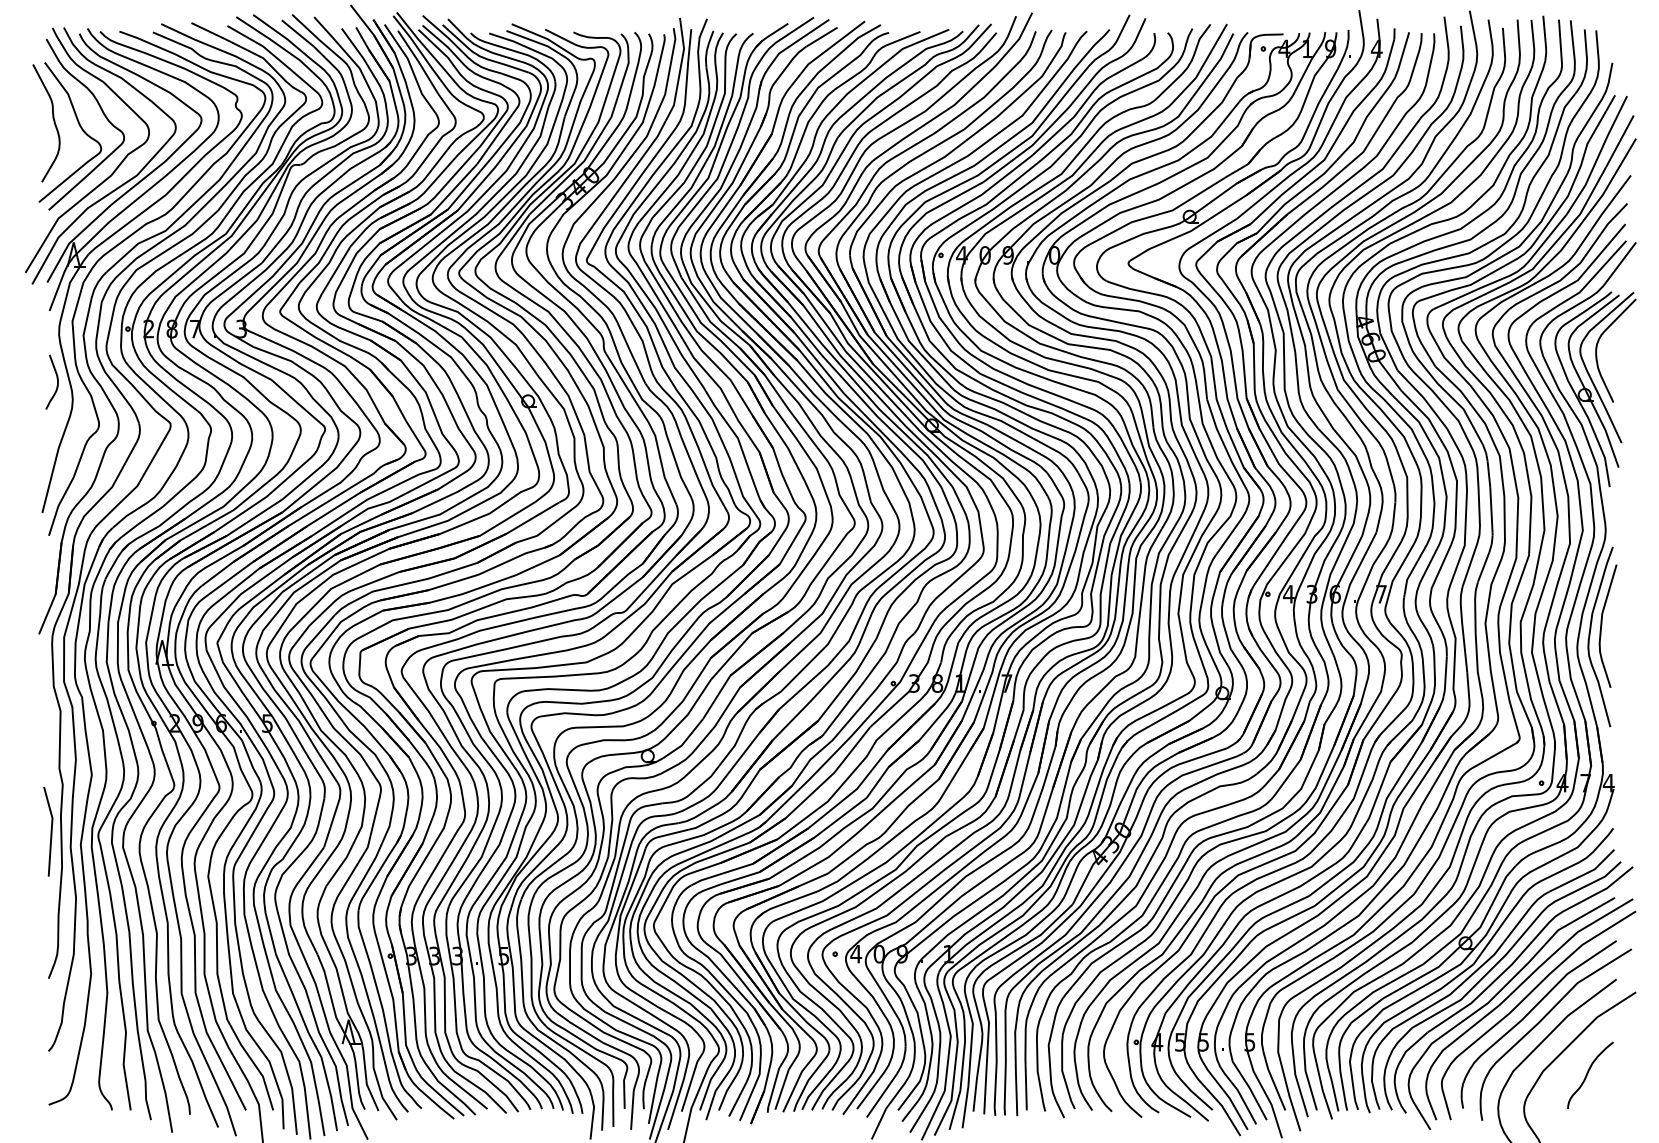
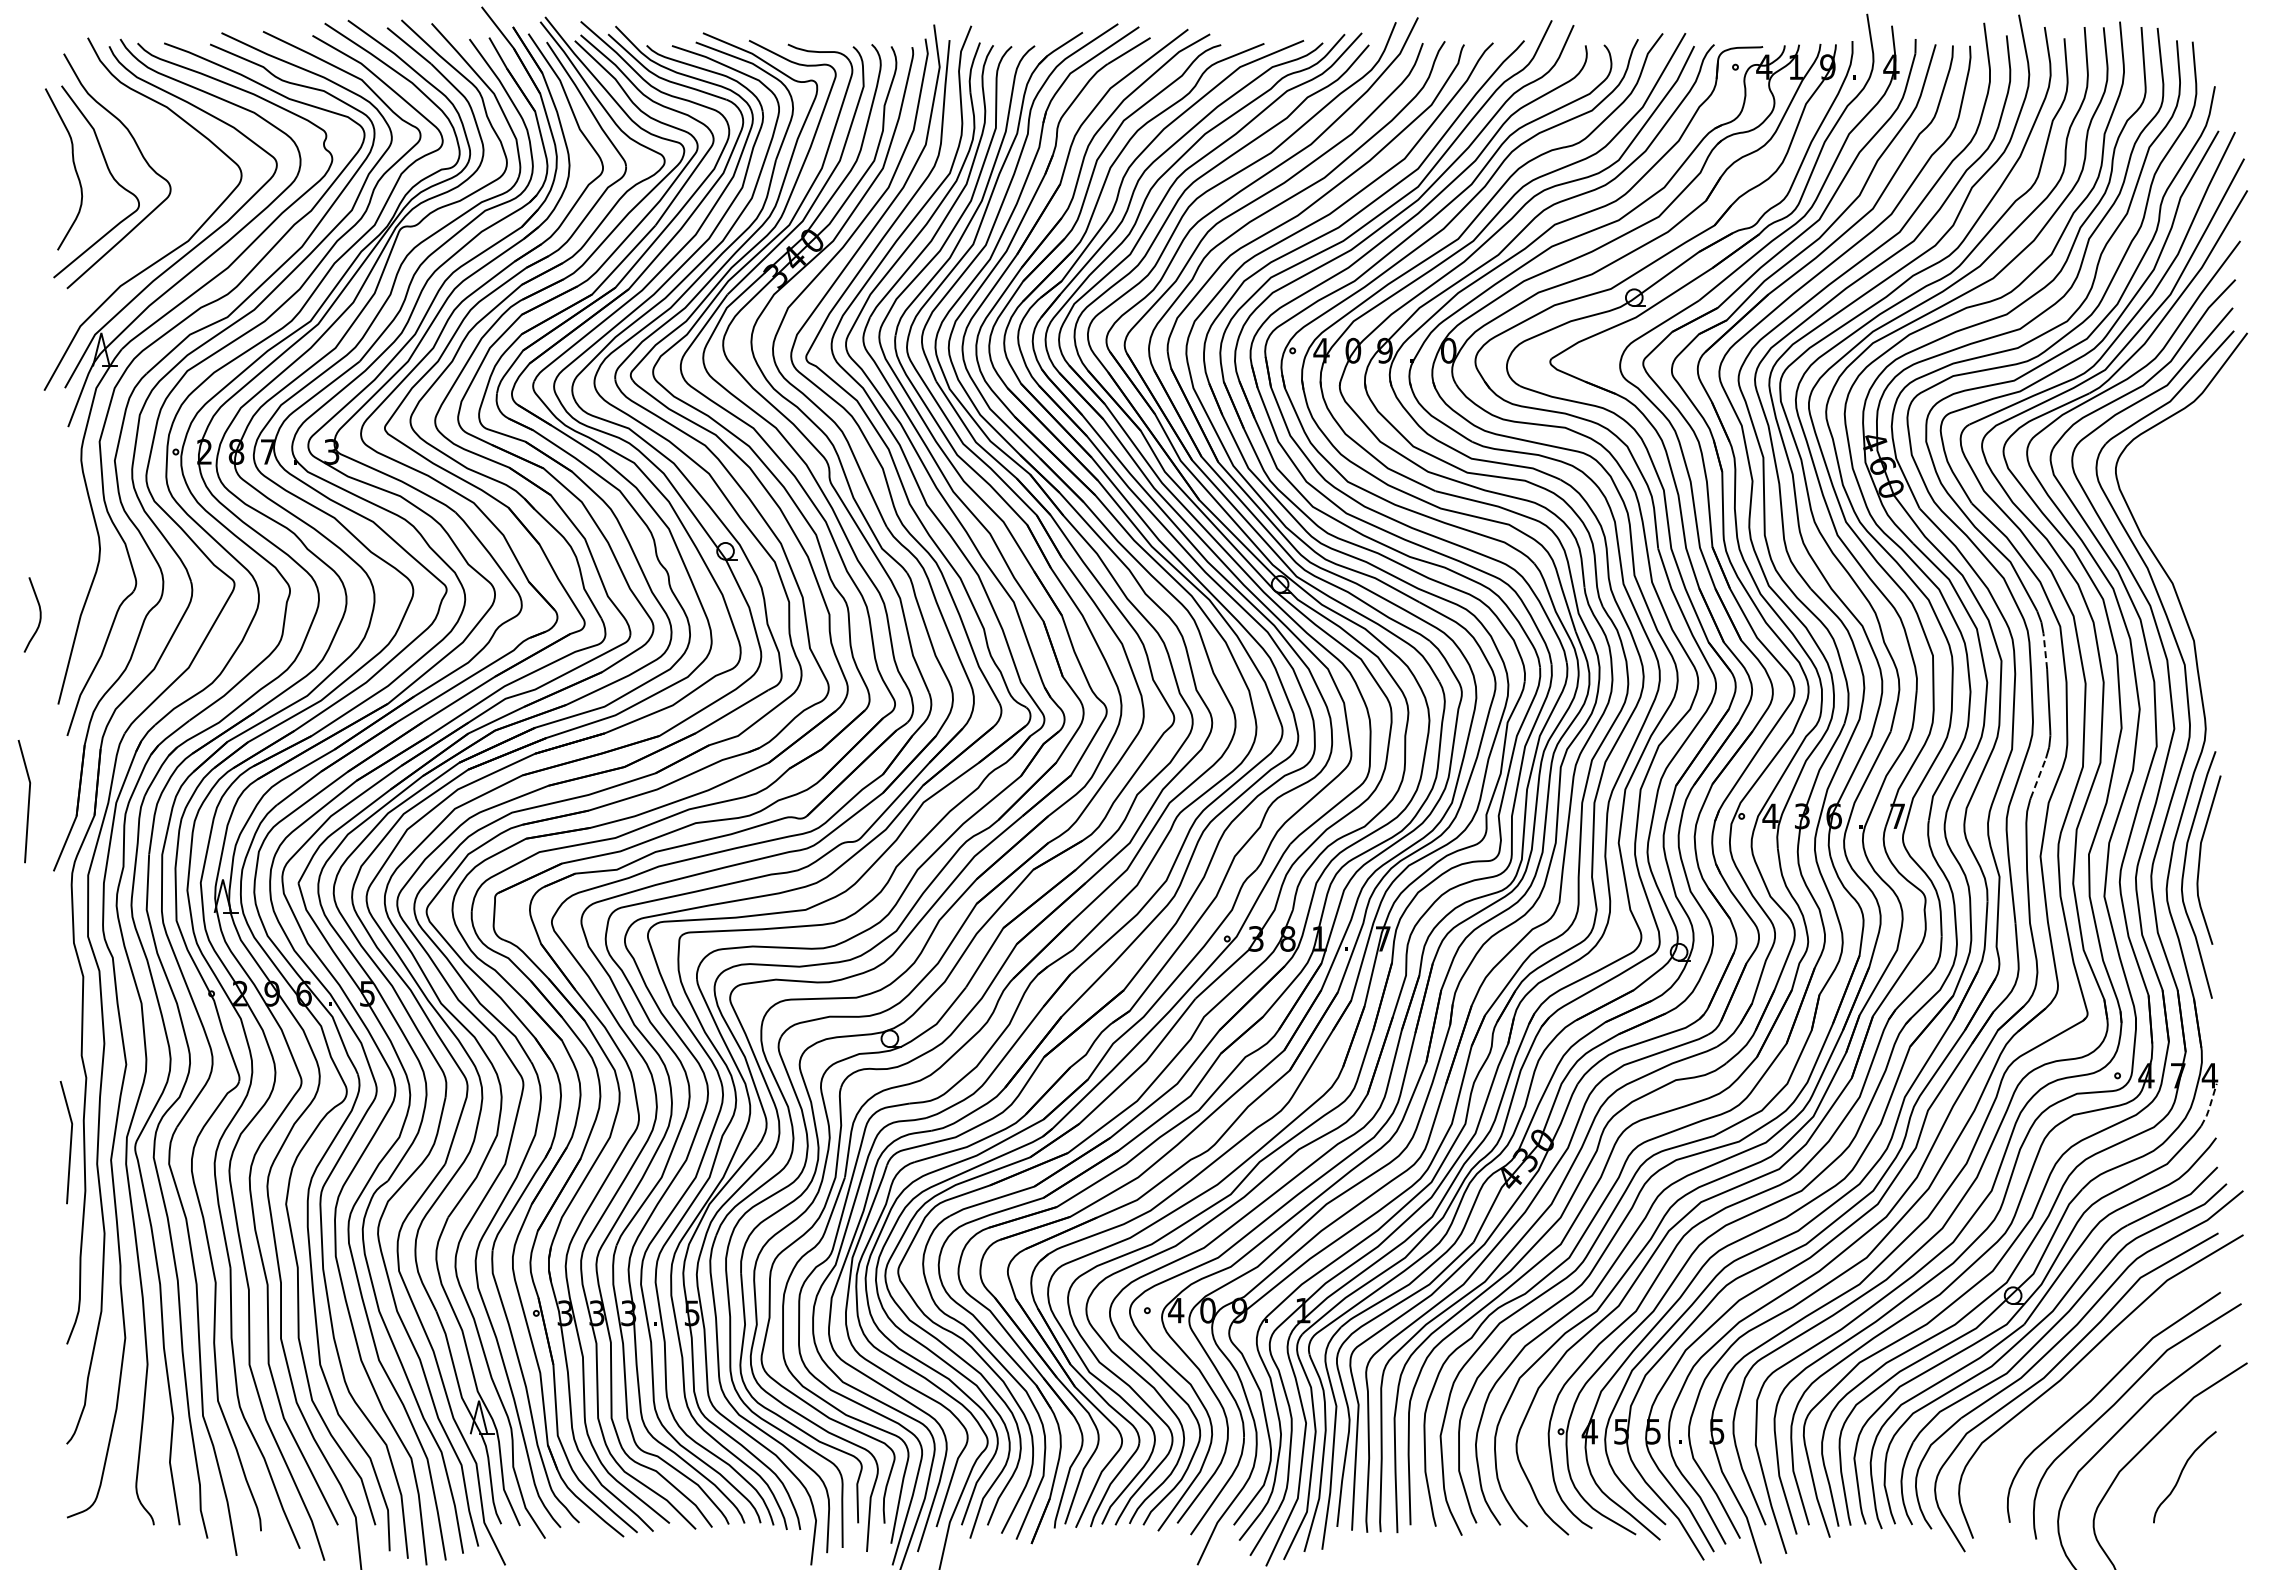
curve: (114, 170) -> (157, 233), removed
curve: (57, 381) -> (39, 614), moved
part: (1595, 389) -> (2191, 534), removed
line: (1489, 474) -> (2045, 651), solid -> dashed
line: (1483, 566) -> (2038, 777), solid -> dashed
line: (20, 583) -> (28, 801), added
line: (1608, 805) -> (2209, 1106), solid -> dashed
curve: (1524, 999) -> (2093, 1373), removed

